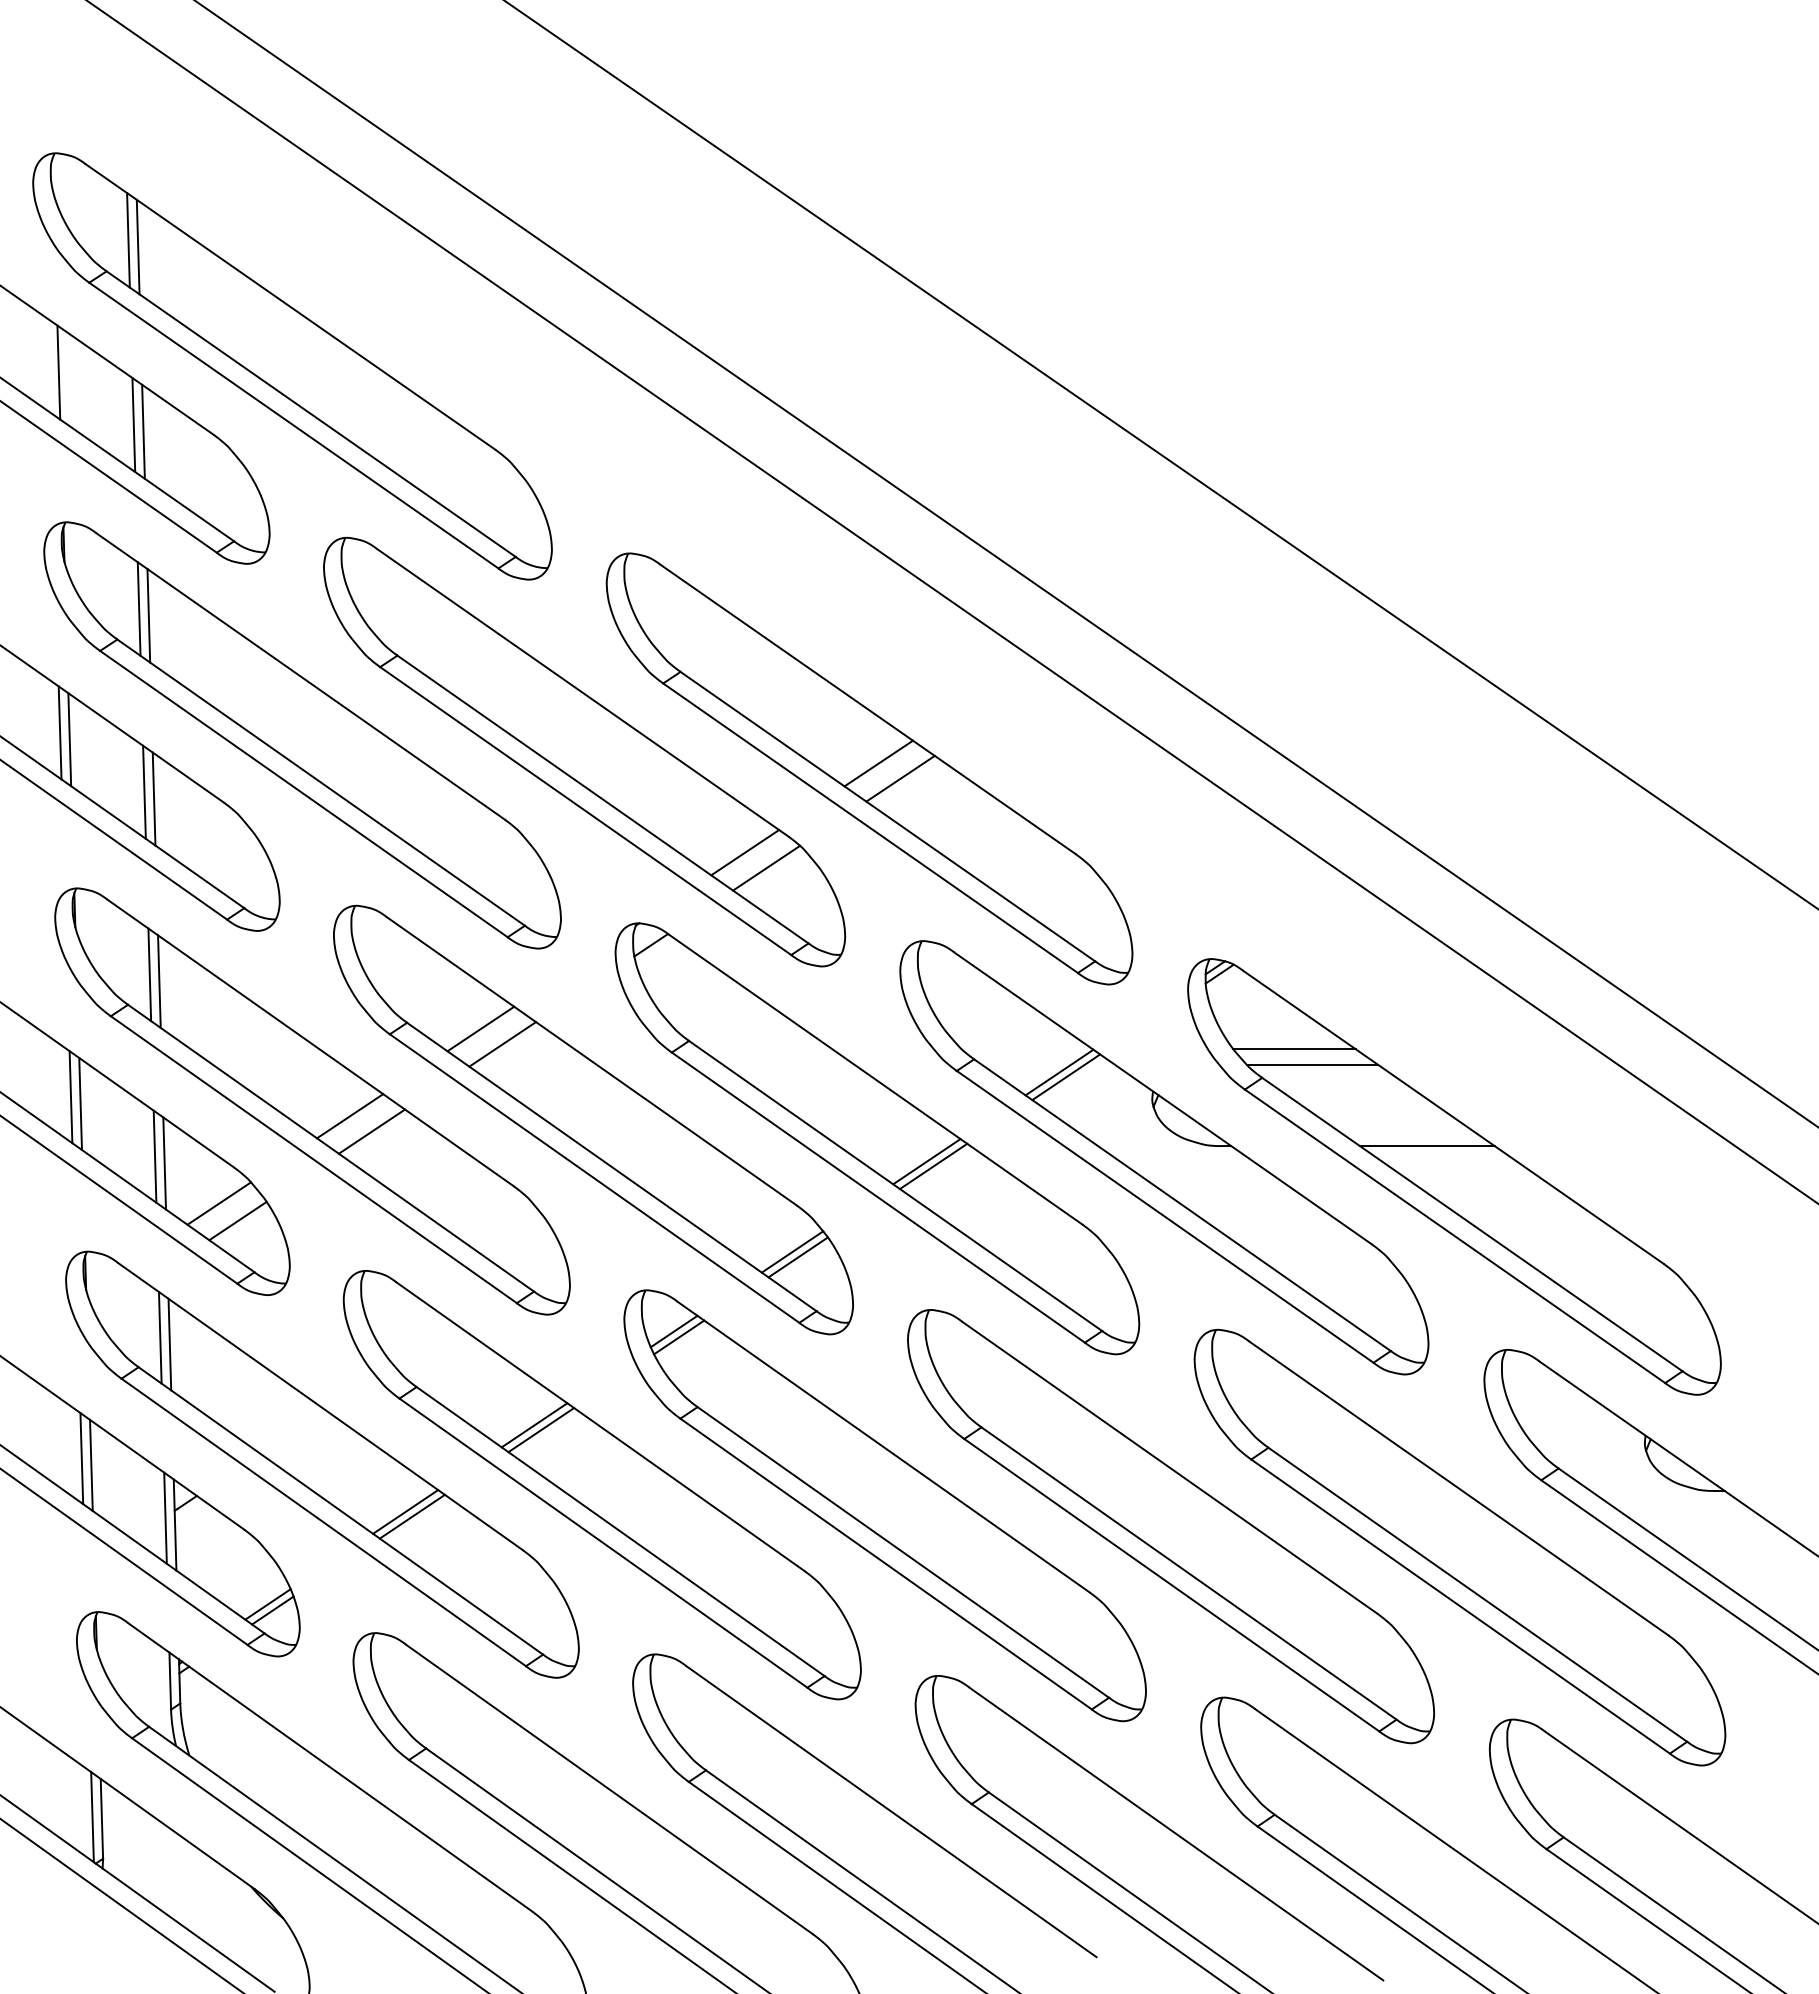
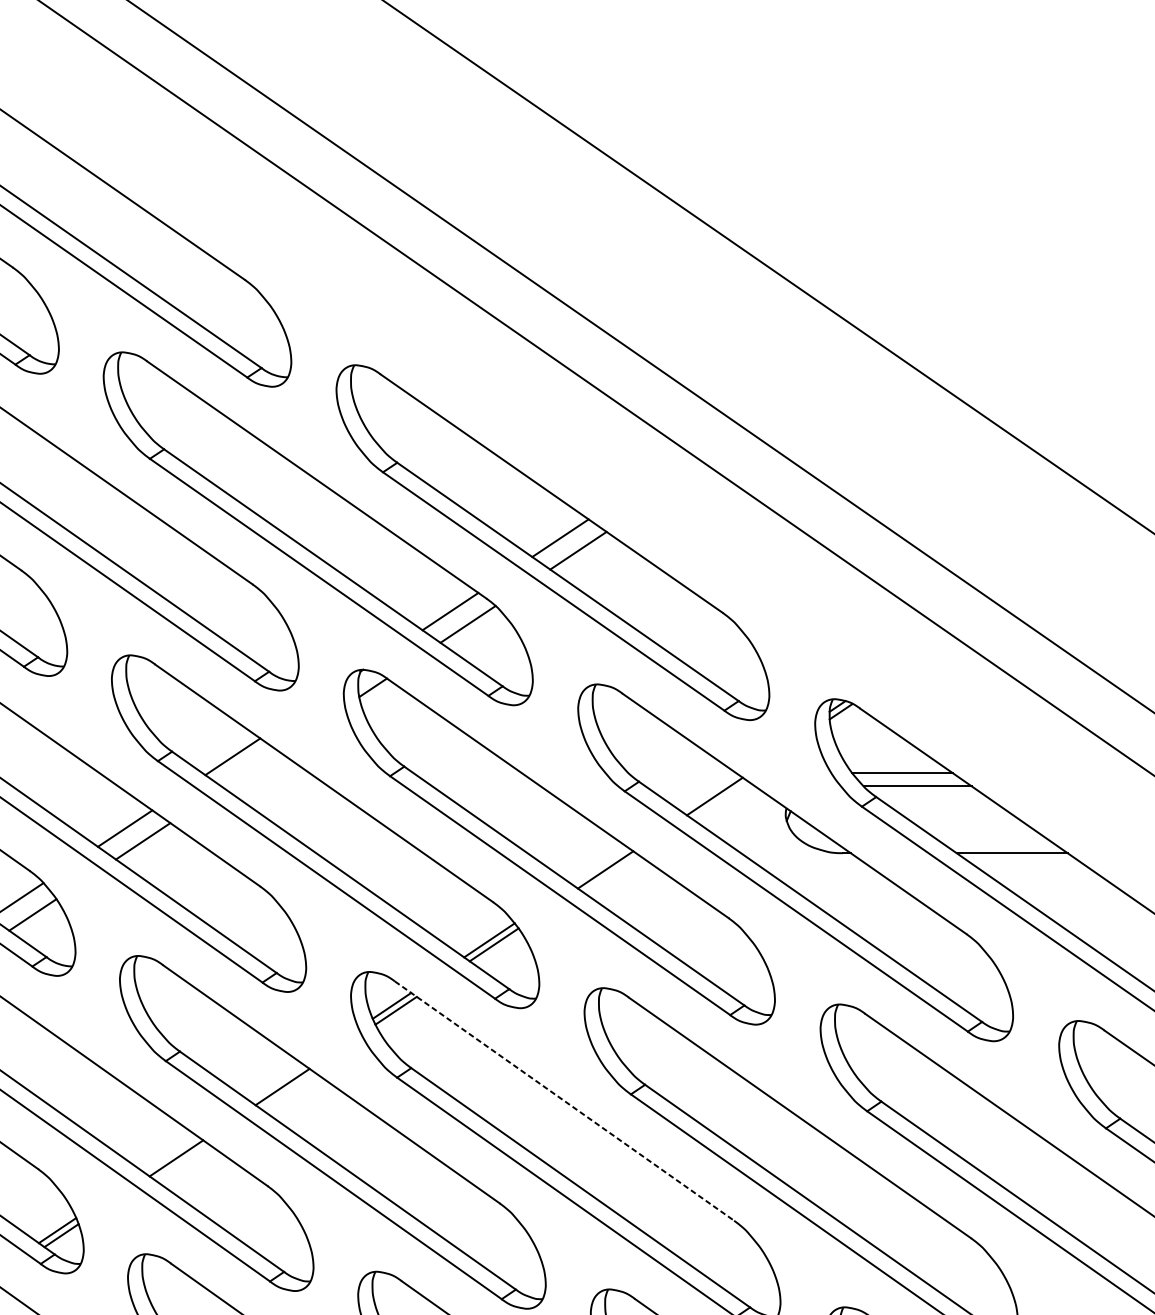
line: (502, 1044) -> (250, 769), removed
line: (1059, 1072) -> (709, 792), removed
line: (926, 1161) -> (599, 865), removed
line: (534, 1425) -> (277, 1083), removed
line: (884, 1447) -> (565, 1101), solid -> dashed
line: (405, 1511) -> (170, 1154), removed

